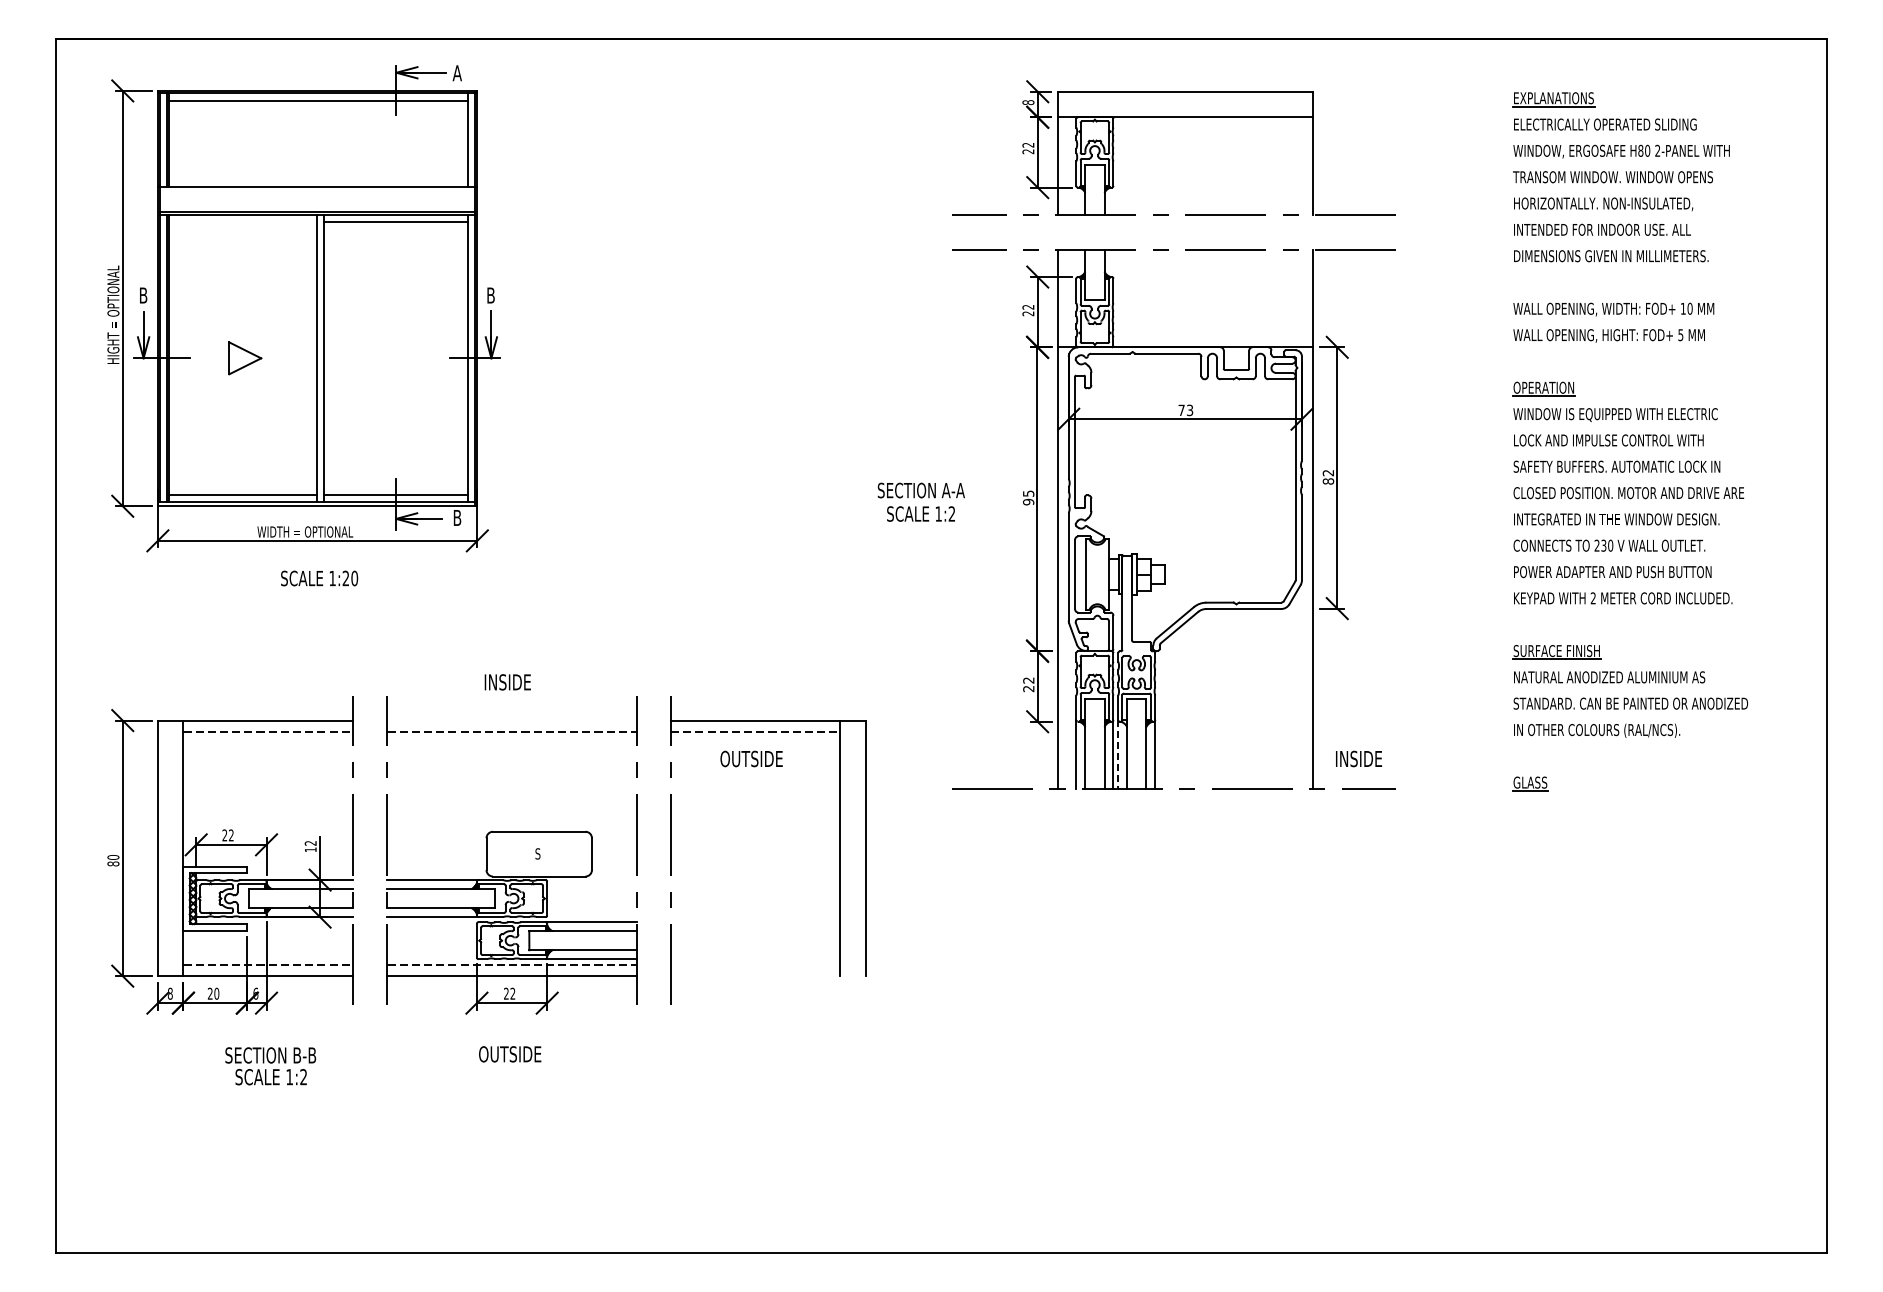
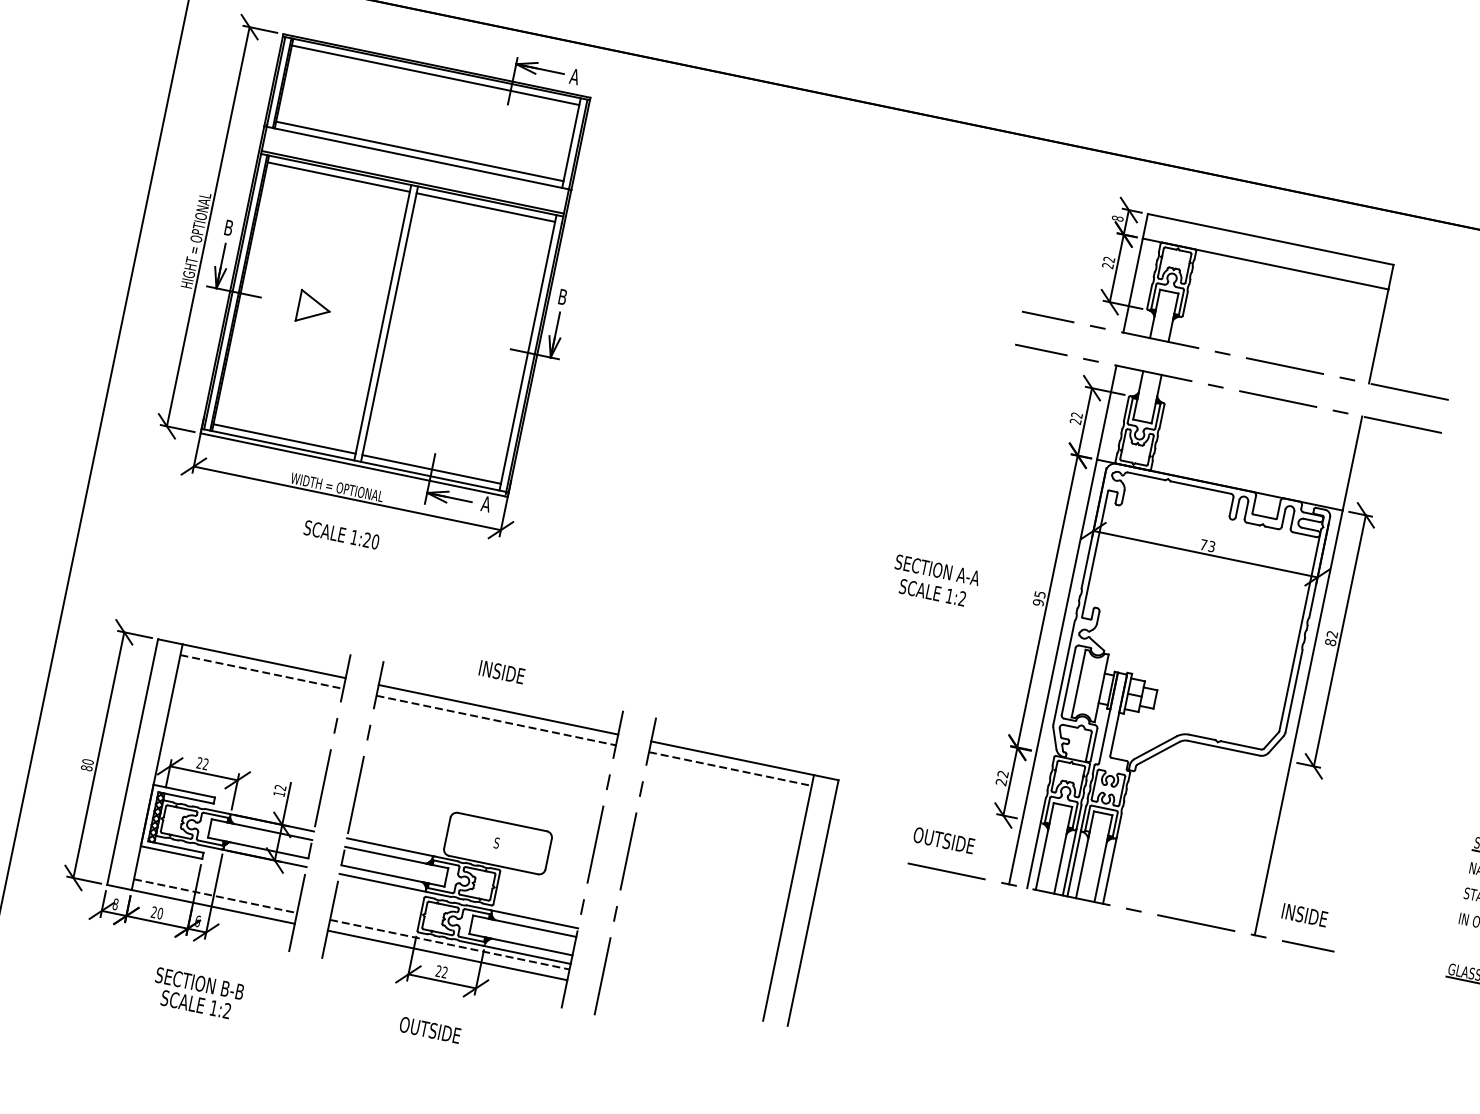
line: (317, 179) -> (419, 151), added
line: (242, 222) -> (338, 177), added
text: (456, 517) -> (485, 503), B -> A
line: (511, 720) -> (497, 709), added
line: (1118, 754) -> (1074, 863), dashed -> solid
text: (751, 758) -> (944, 840), moved

